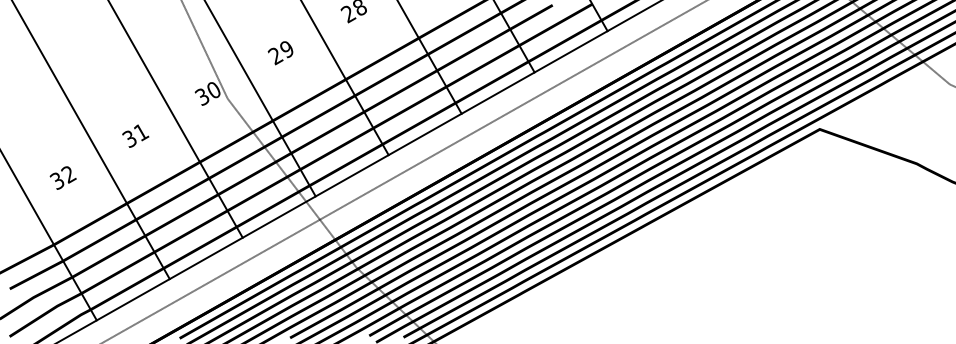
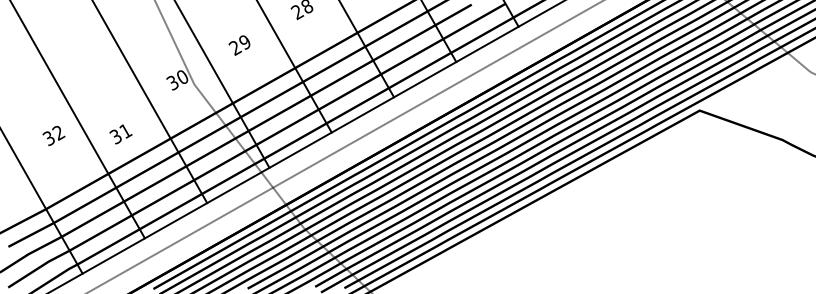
text: (135, 135) -> (120, 133), moved
text: (62, 177) -> (53, 135), moved

